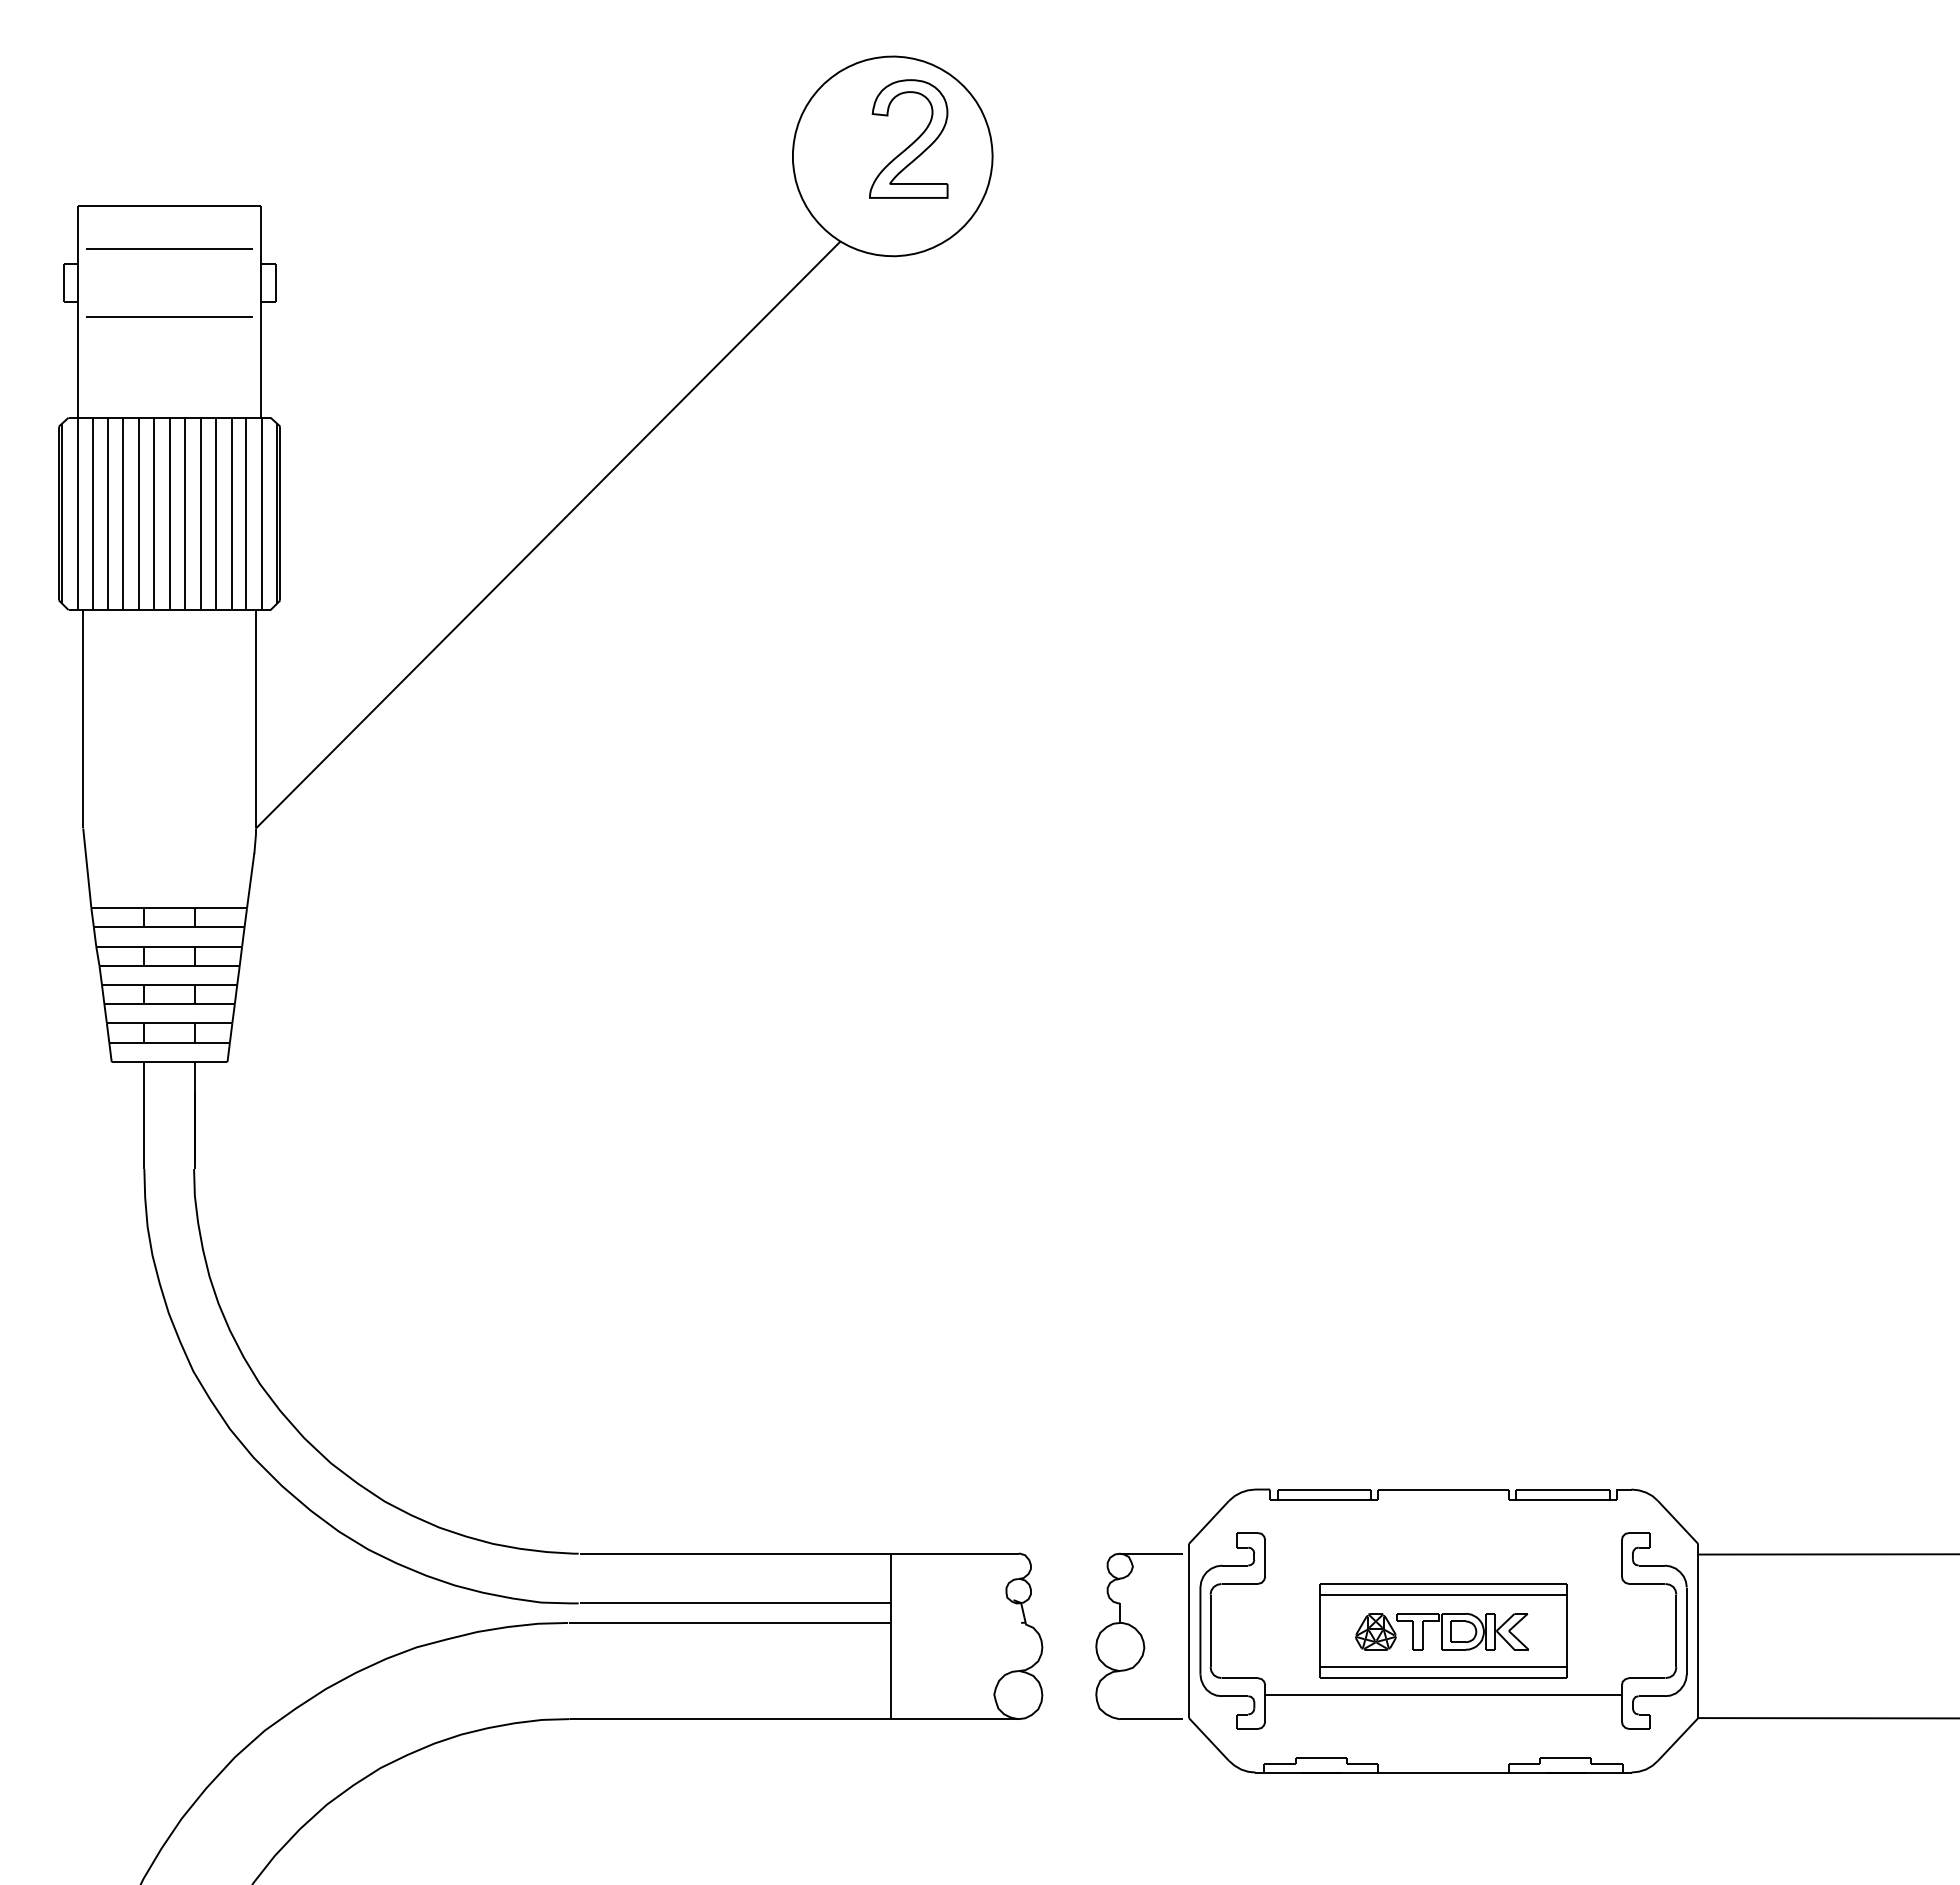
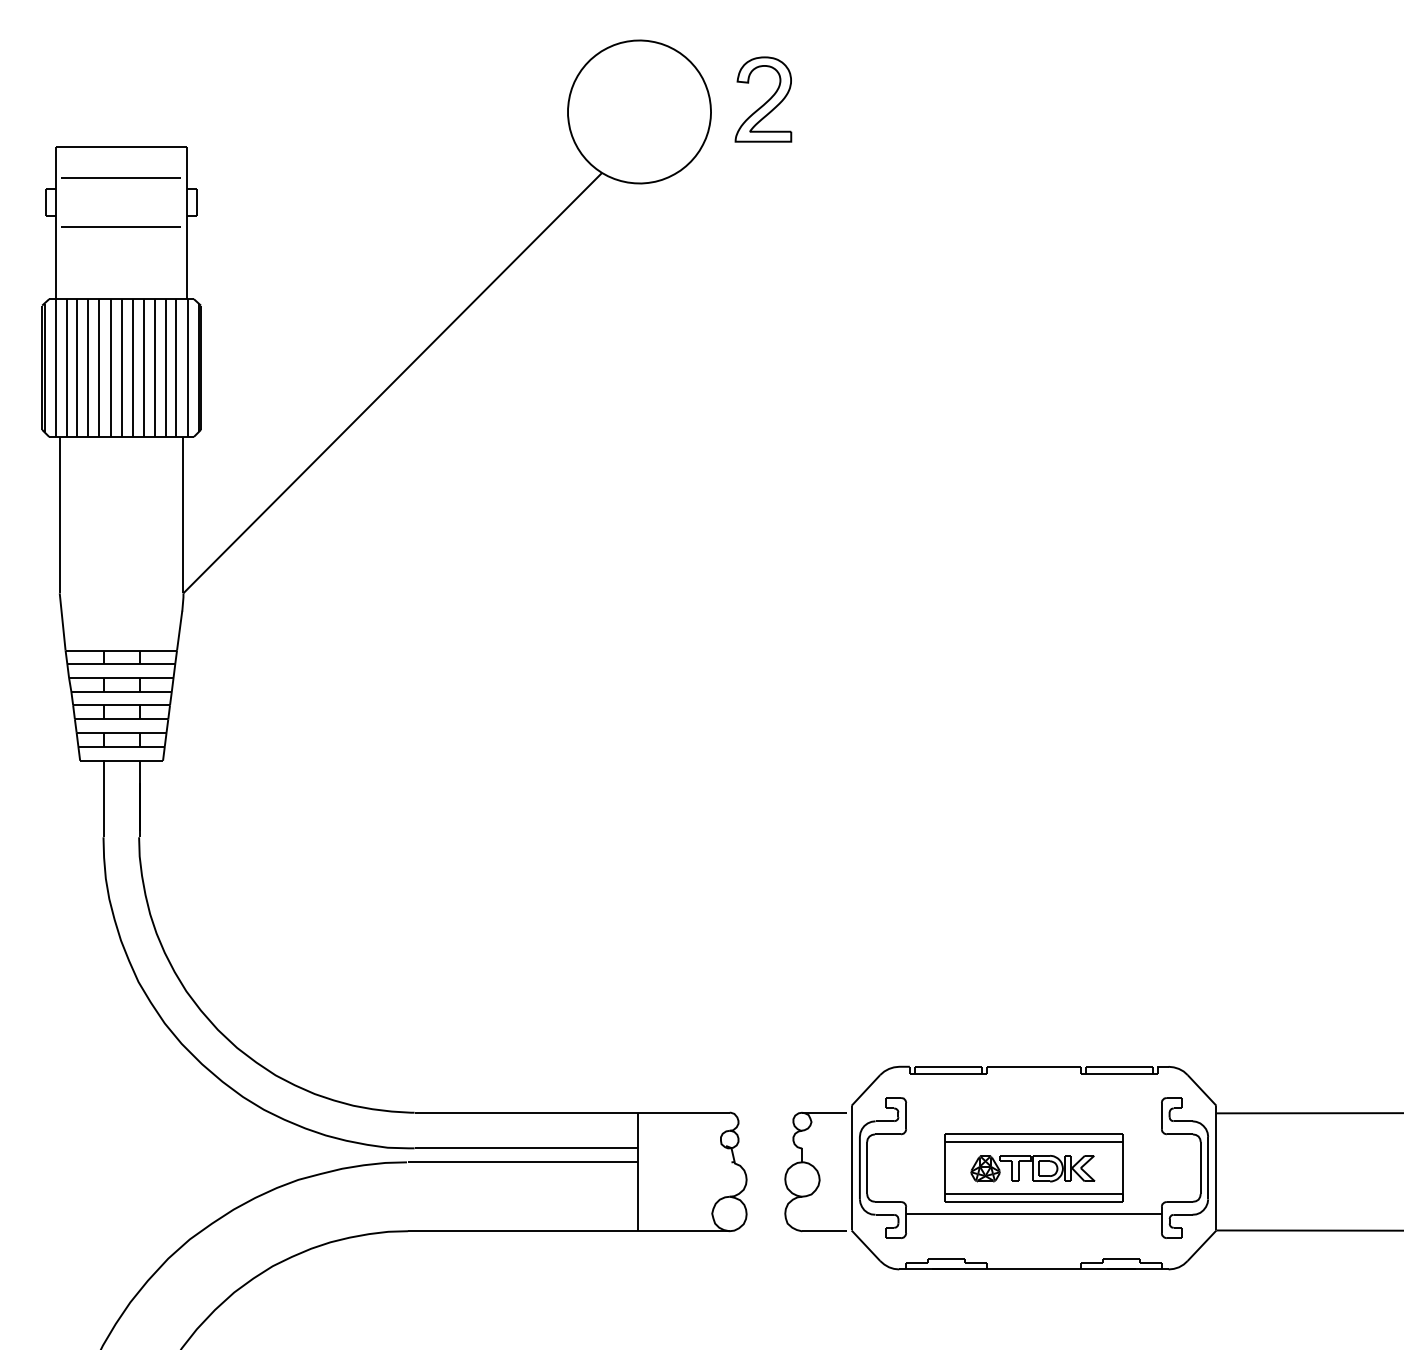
part: (908, 138) -> (763, 99), moved

